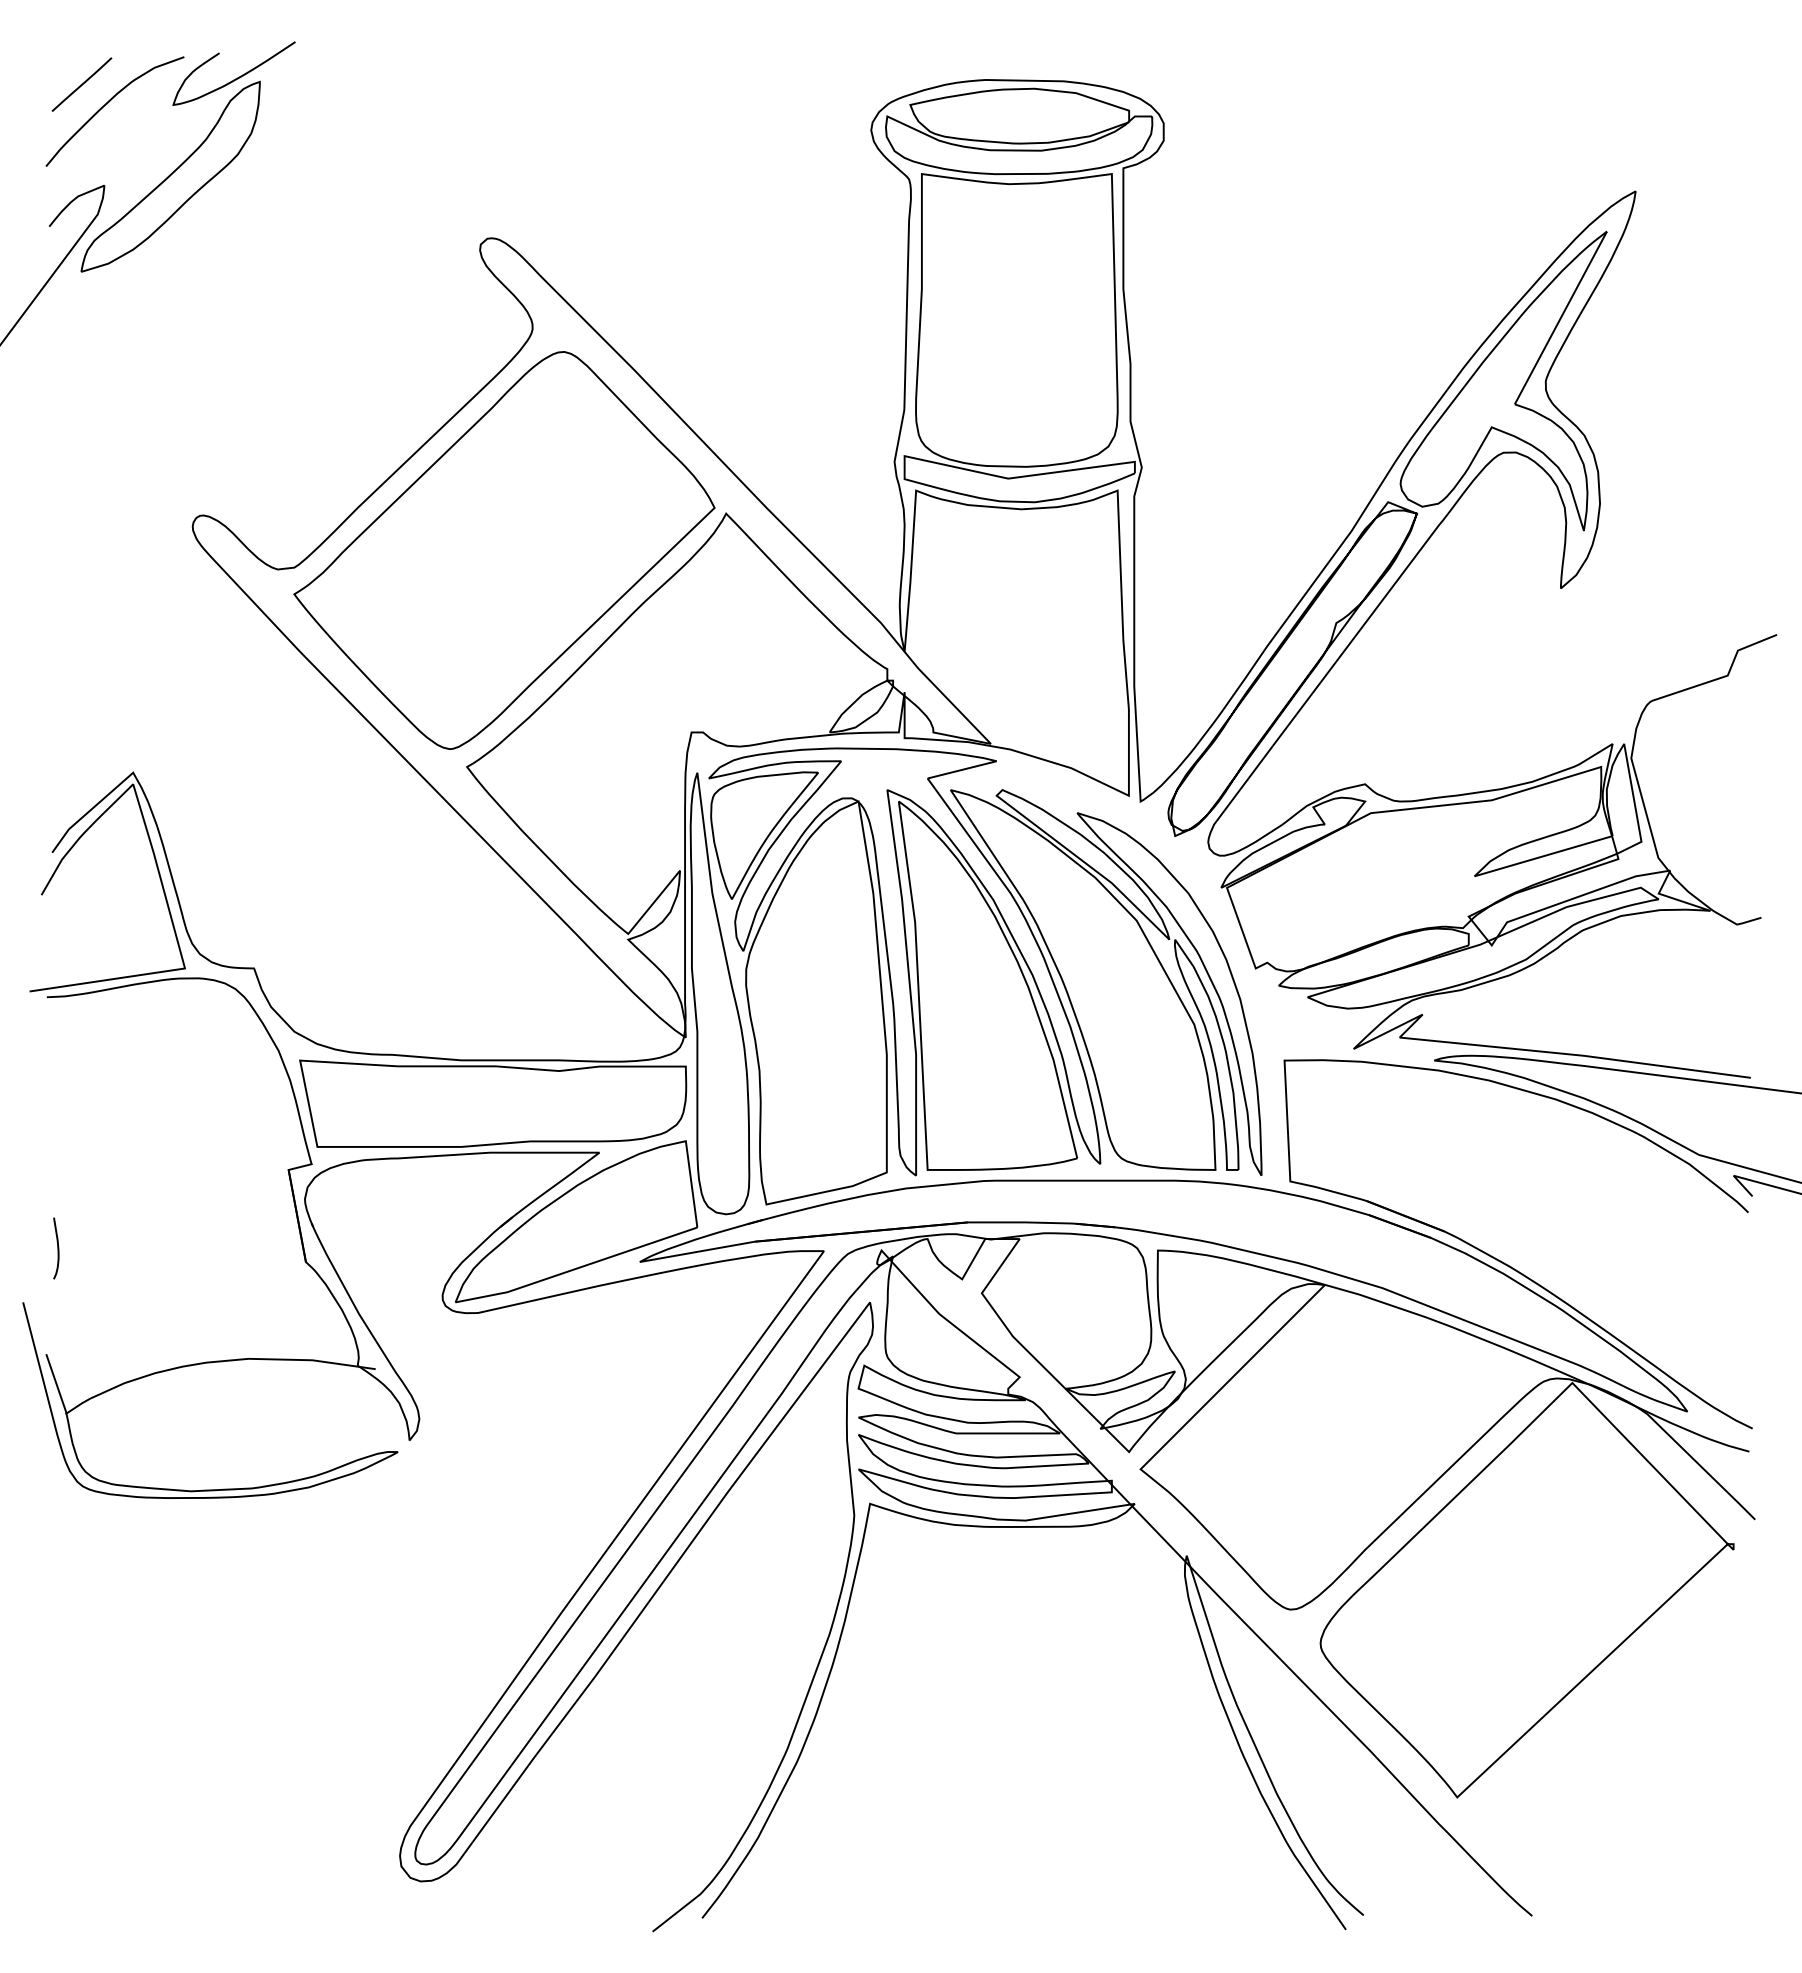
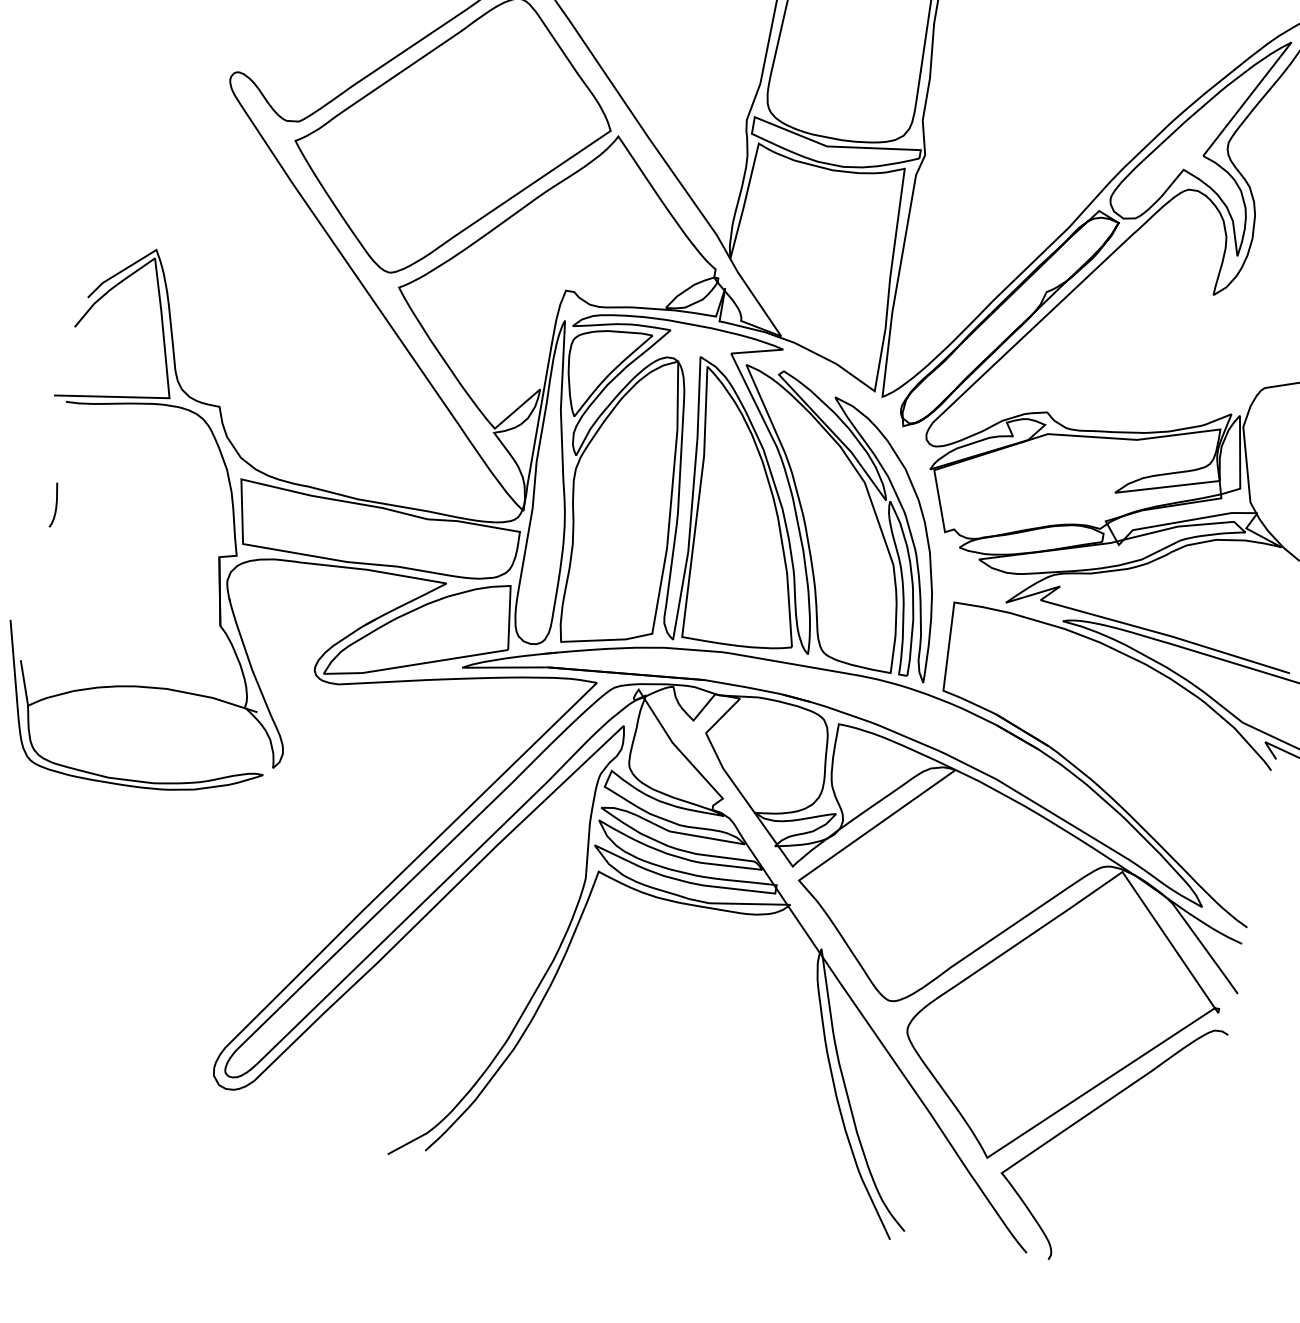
curve: (57, 1248) -> (55, 505), moved
curve: (1584, 1715) -> (1089, 1114), added

